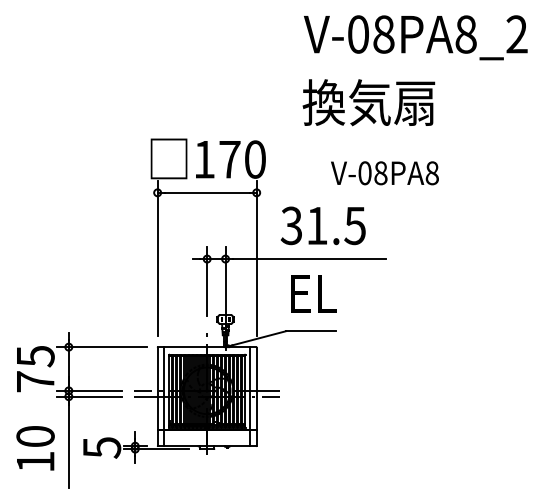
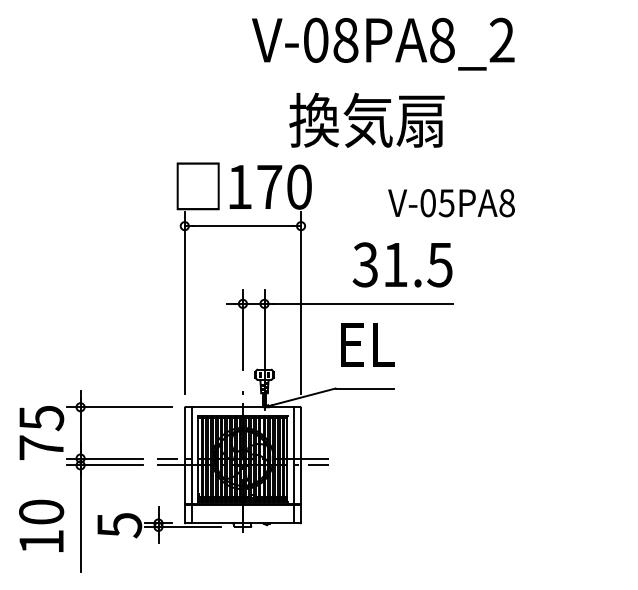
text: (415, 37) -> (382, 43), moved
text: (368, 102) -> (366, 120), moved
text: (380, 173) -> (446, 203), V-08PA8 -> V-05PA8
text: (322, 225) -> (401, 264), moved

